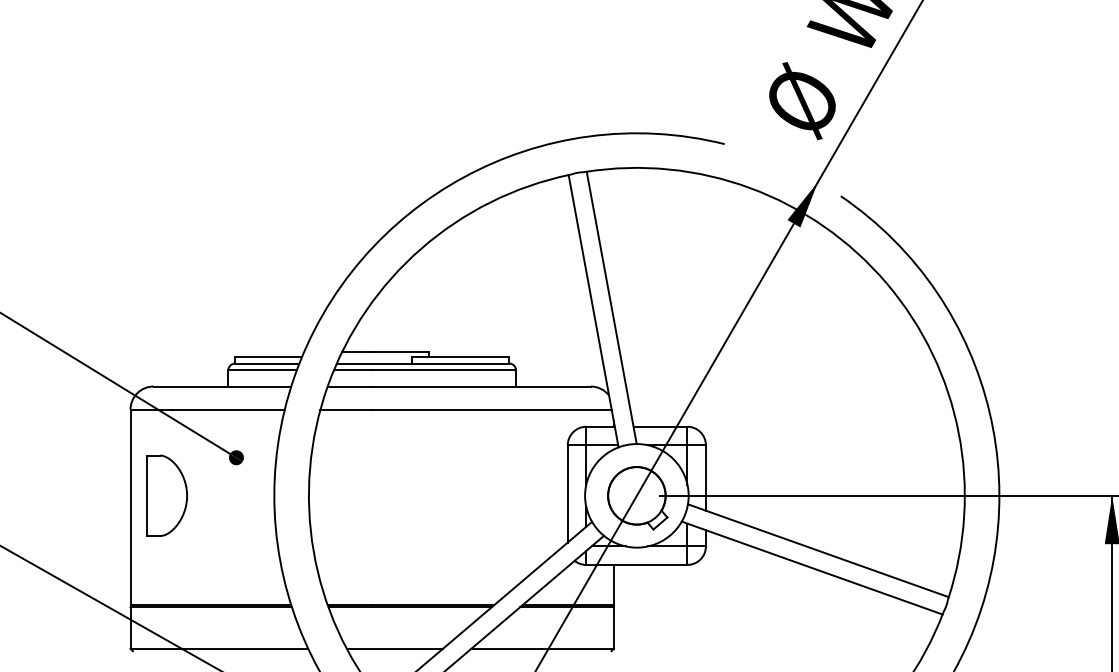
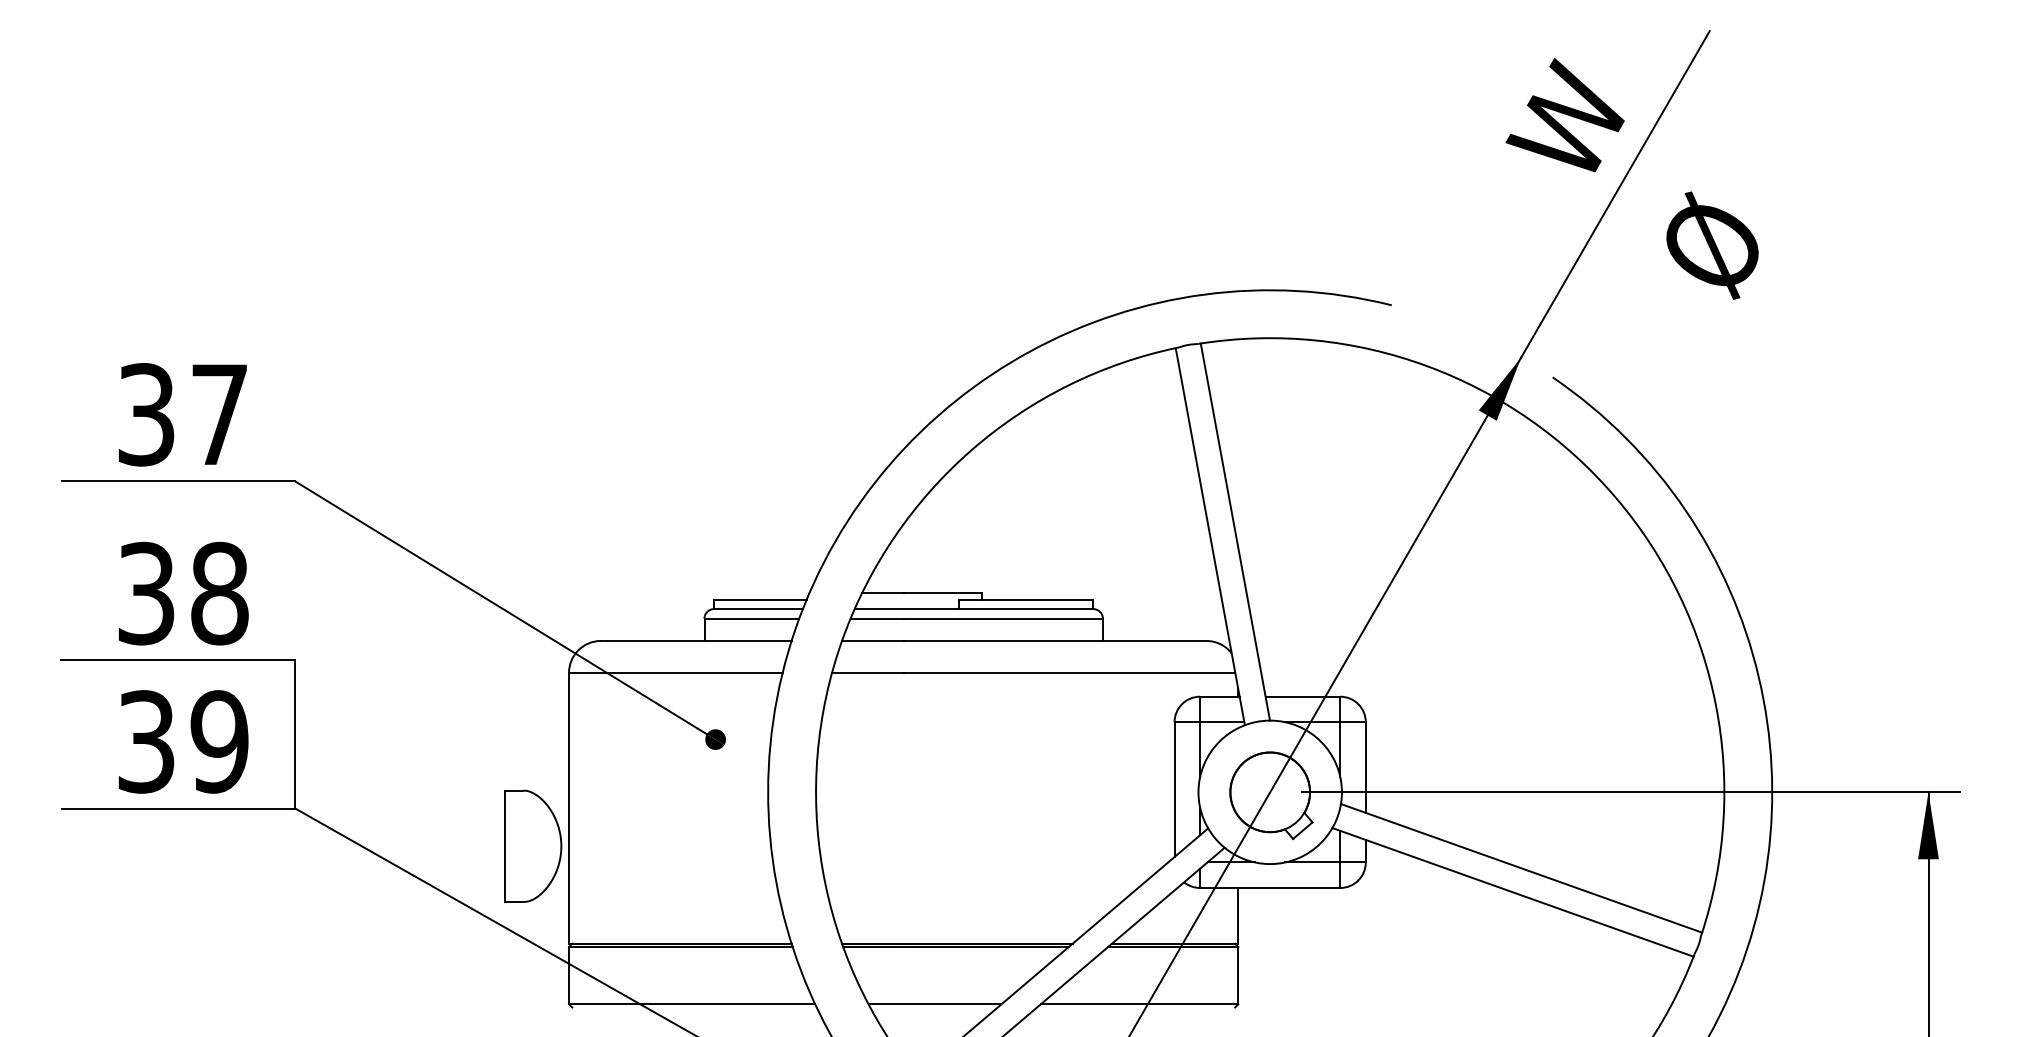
text: (802, 100) -> (1712, 245), moved
part: (167, 495) -> (533, 845), moved

